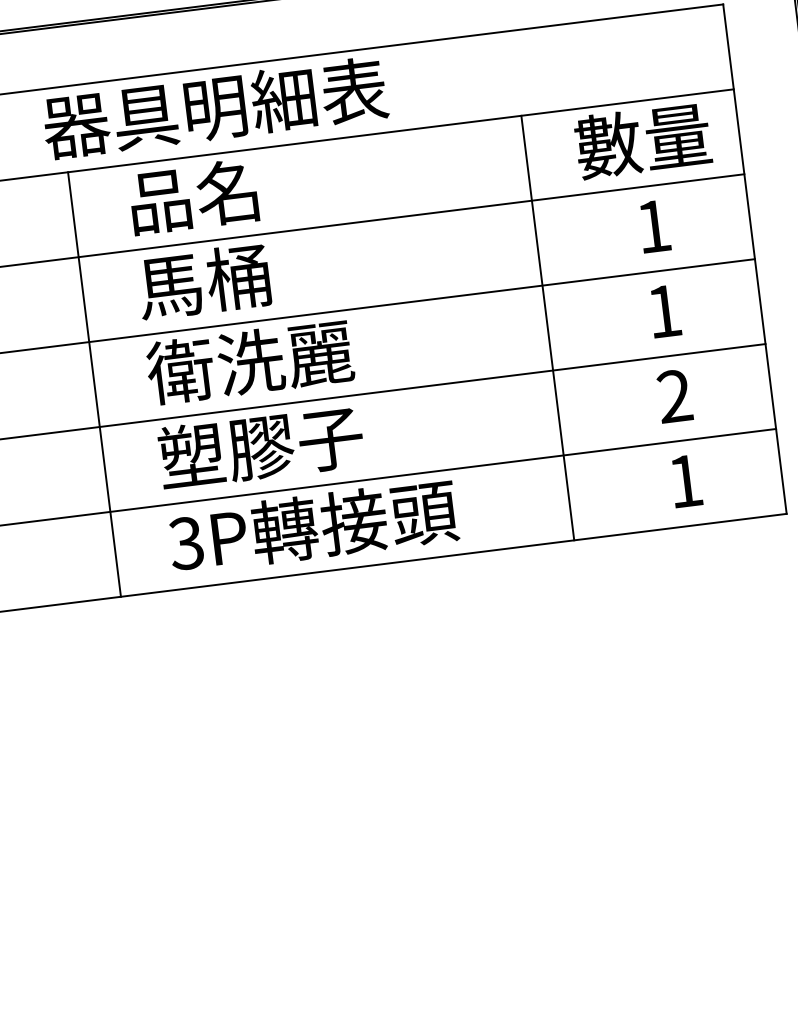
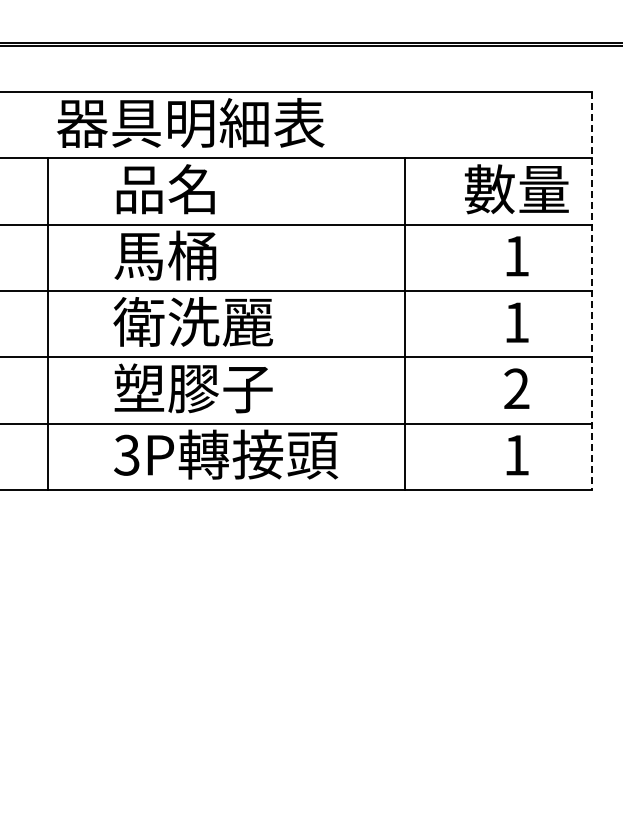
line: (754, 259) -> (591, 291), solid -> dashed
line: (547, 328) -> (404, 324), moved
line: (94, 384) -> (48, 324), moved

